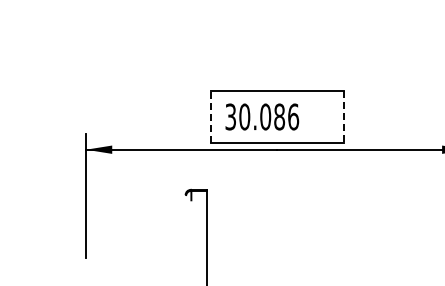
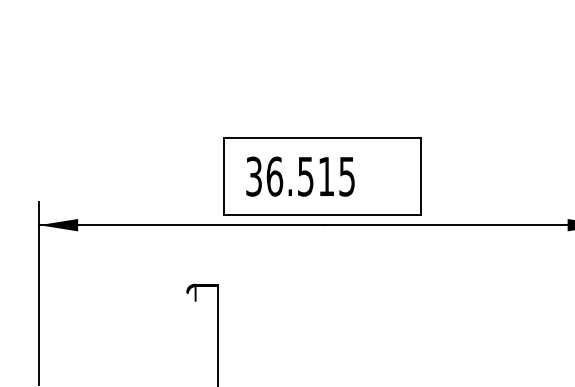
line: (210, 116) -> (223, 175), dashed -> solid
text: (269, 116) -> (311, 175), 30.086 -> 36.515
line: (343, 117) -> (421, 177), dashed -> solid

